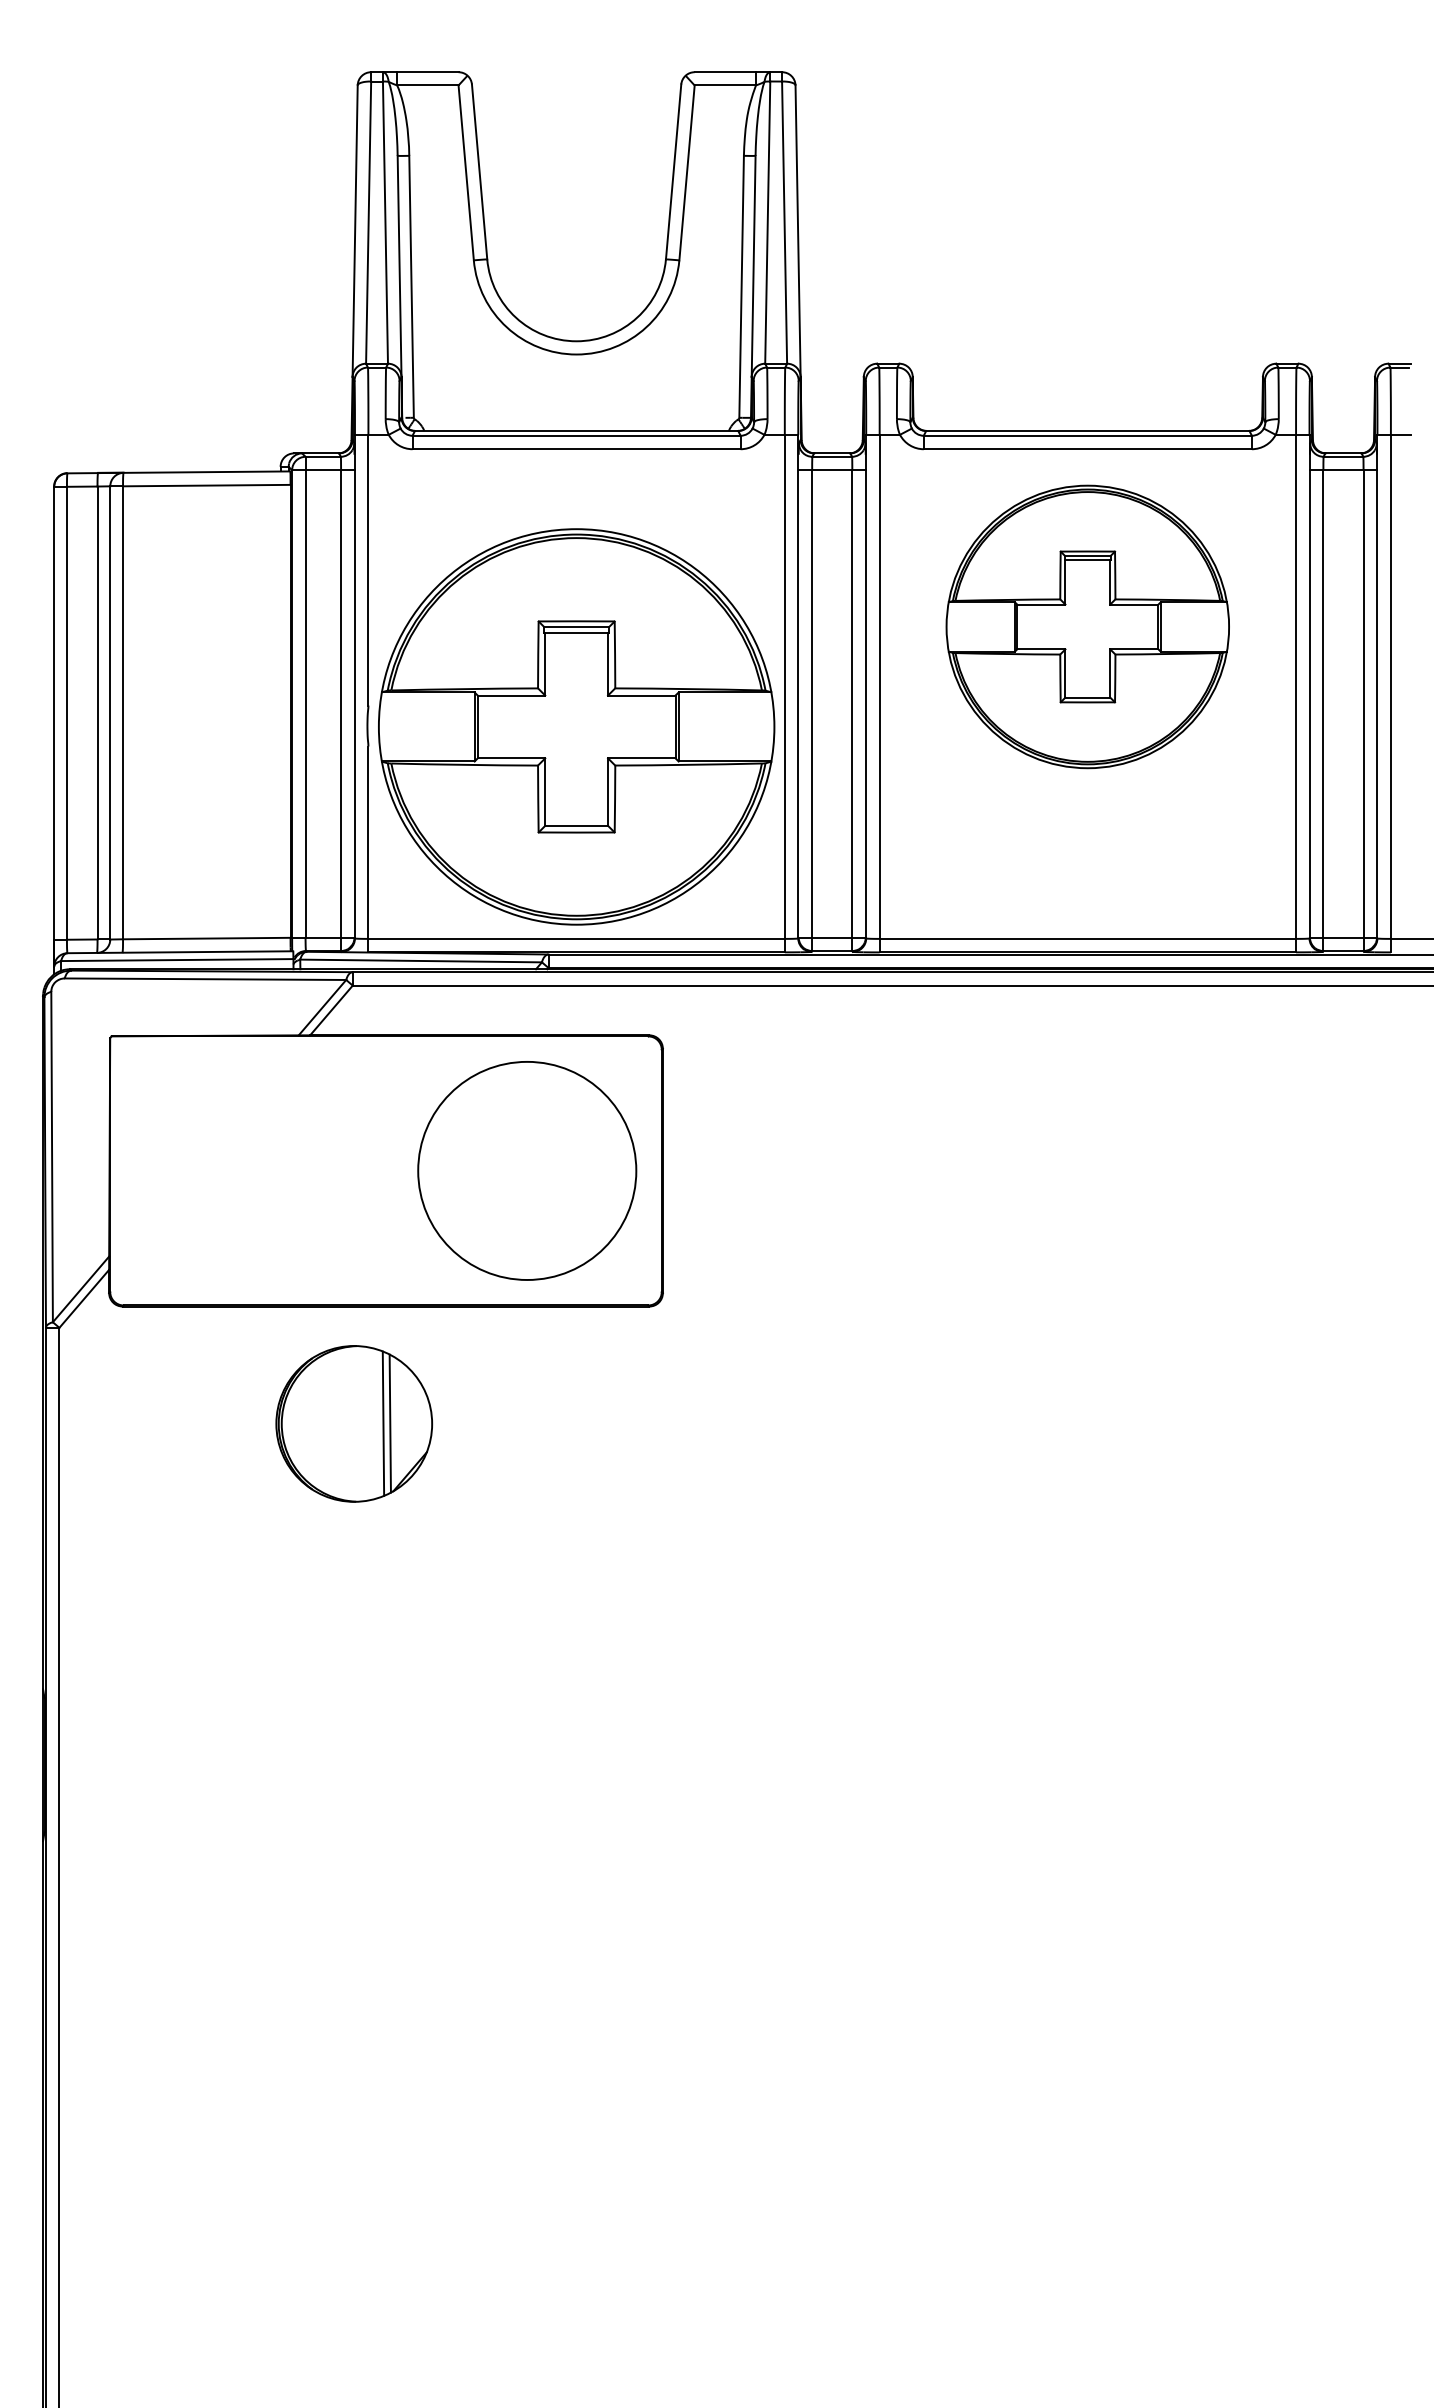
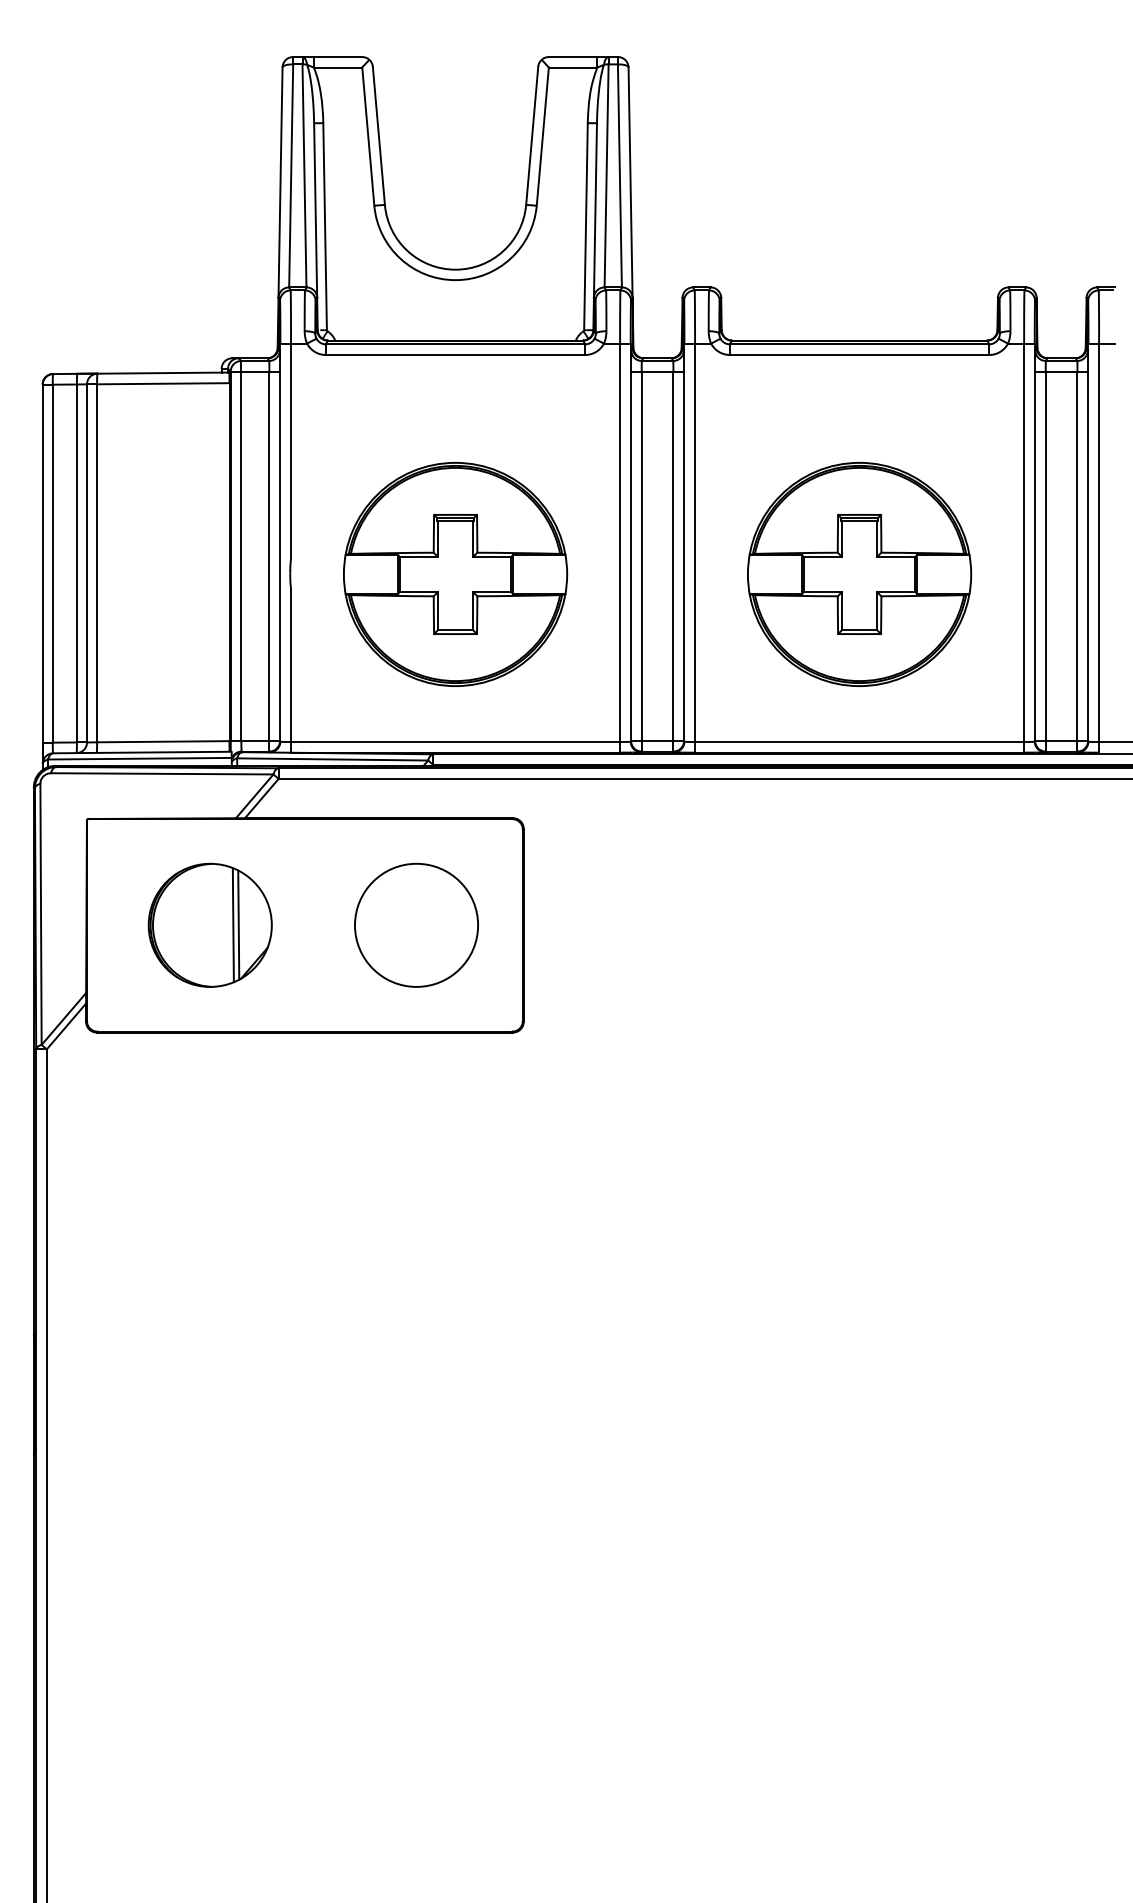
part: (1087, 626) -> (859, 574), moved
part: (576, 726) -> (455, 574), size x0.71
circle: (527, 1170) -> (416, 925), size x0.71
part: (354, 1423) -> (210, 925), moved

